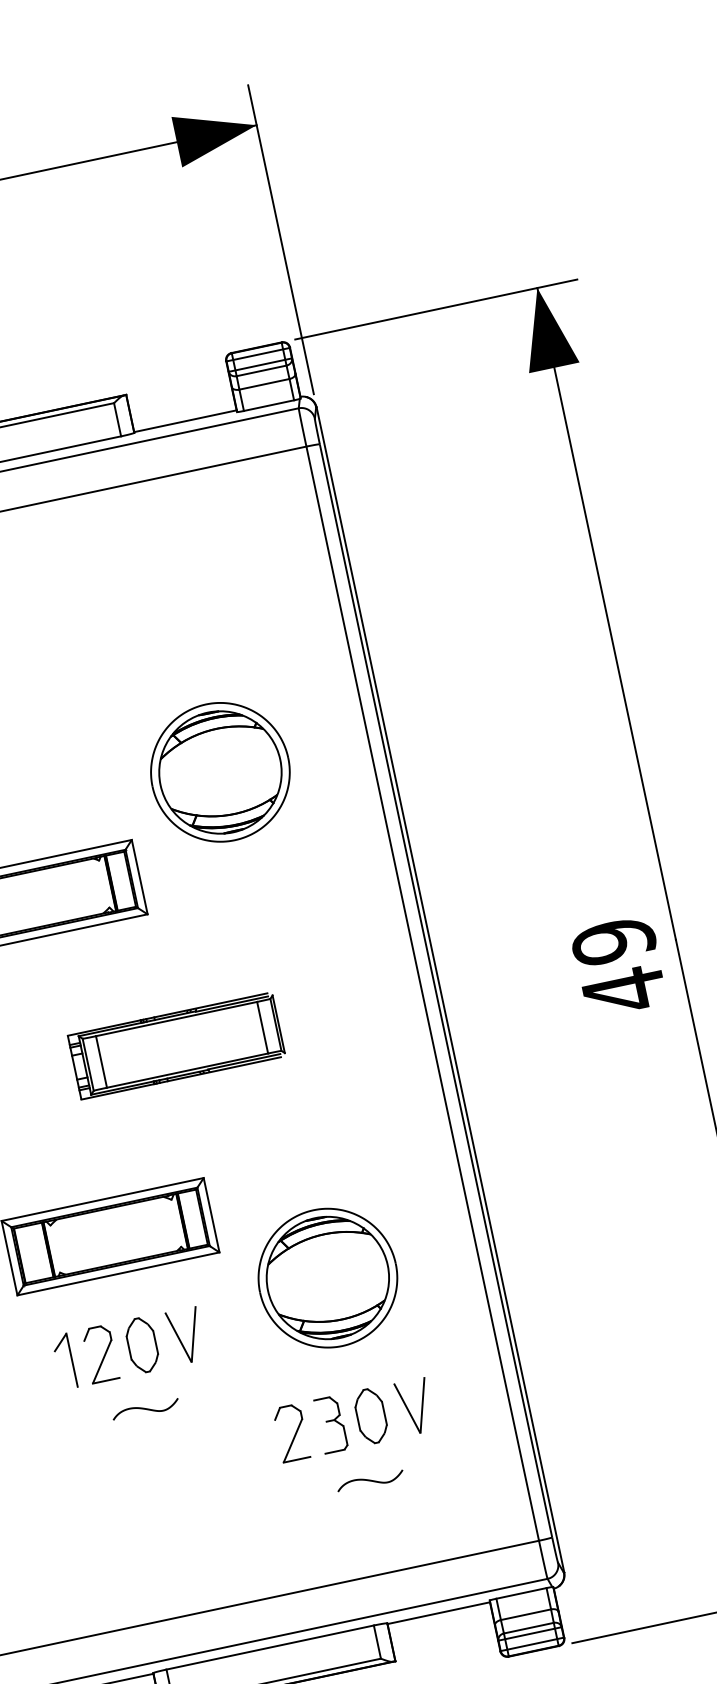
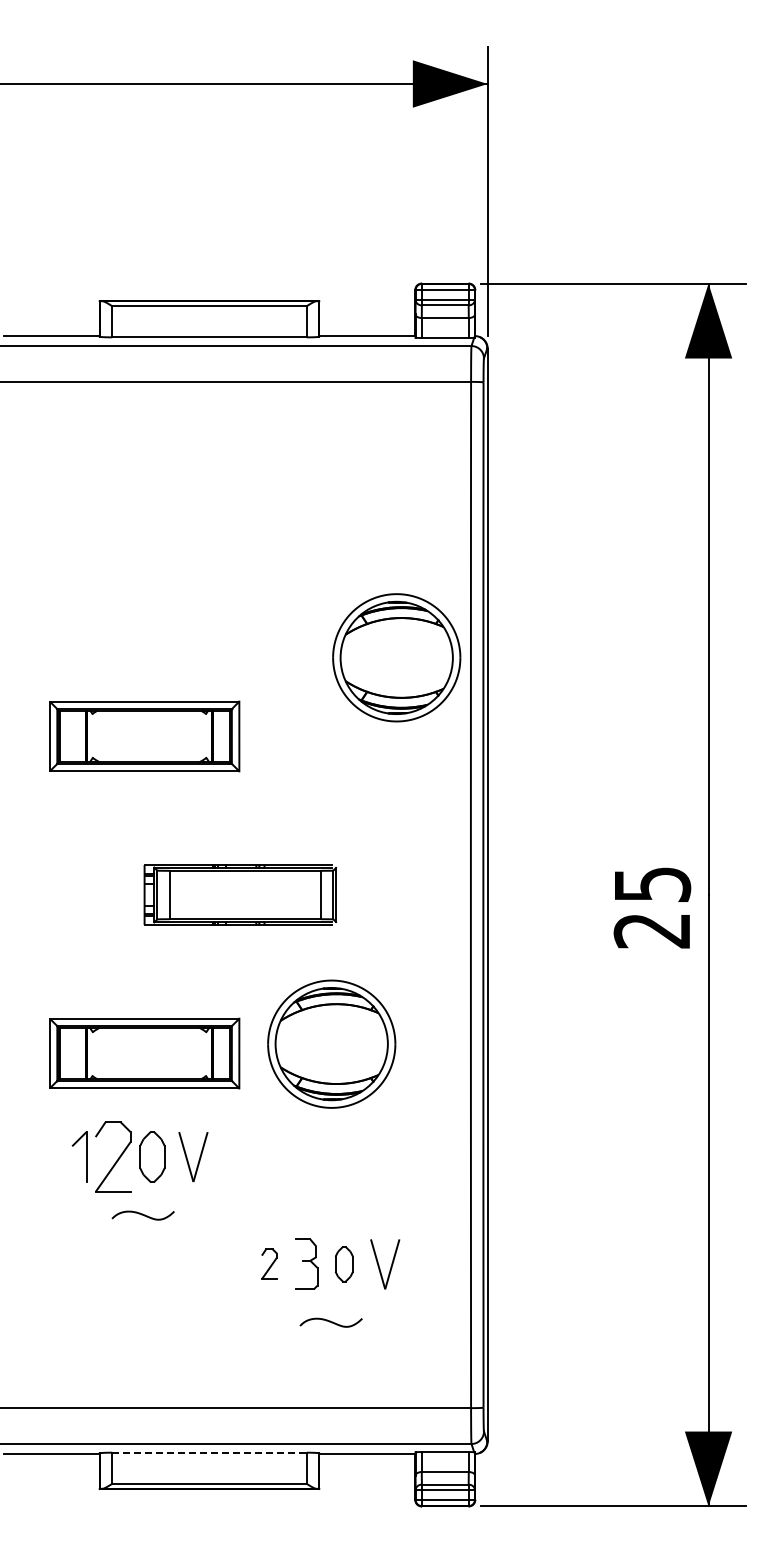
part: (220, 772) -> (396, 657), moved
text: (619, 966) -> (652, 908), 49 -> 25
part: (327, 1277) -> (331, 1043), moved
part: (100, 1353) -> (113, 1156), size x1.4
part: (371, 1415) -> (344, 1263), size x0.7
part: (291, 1432) -> (269, 1263), size x0.6
line: (270, 1647) -> (209, 1452), solid -> dashed

